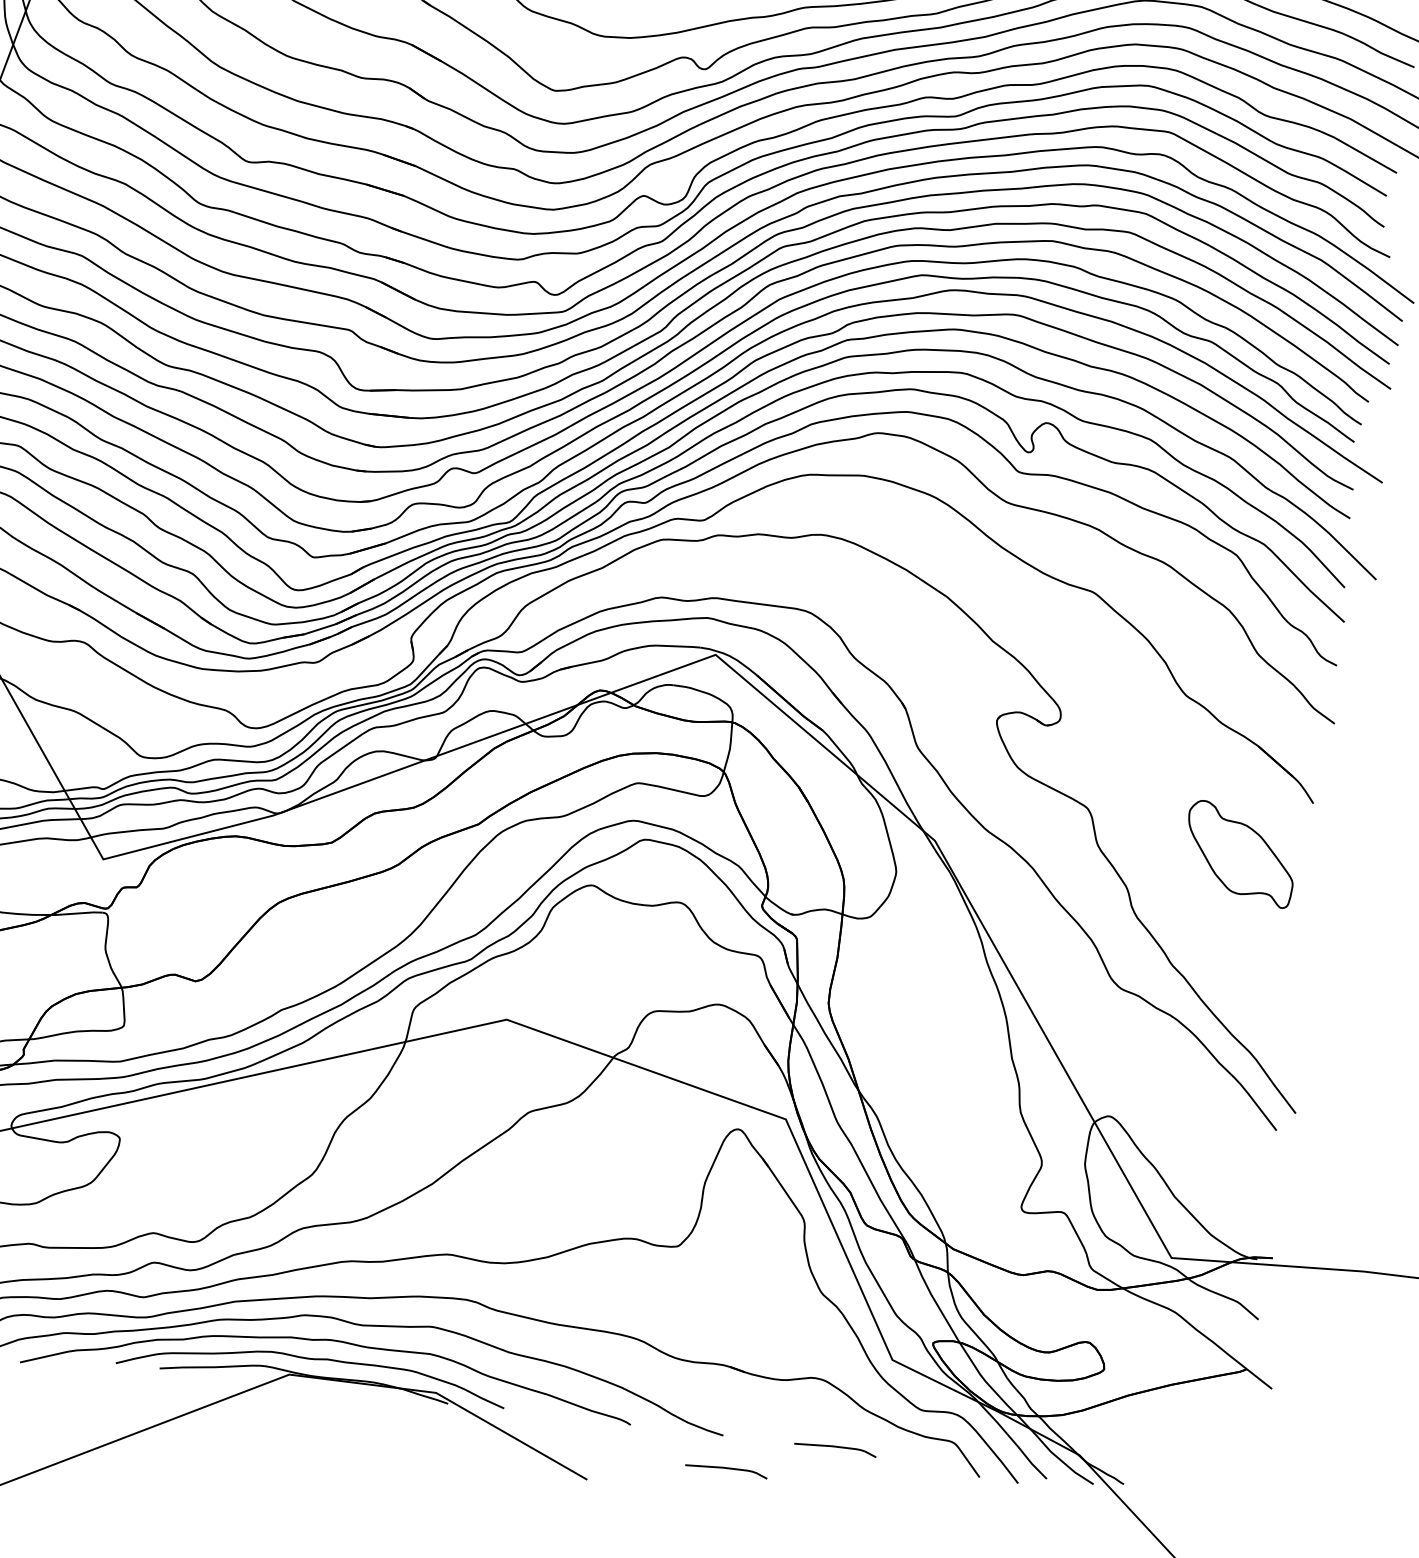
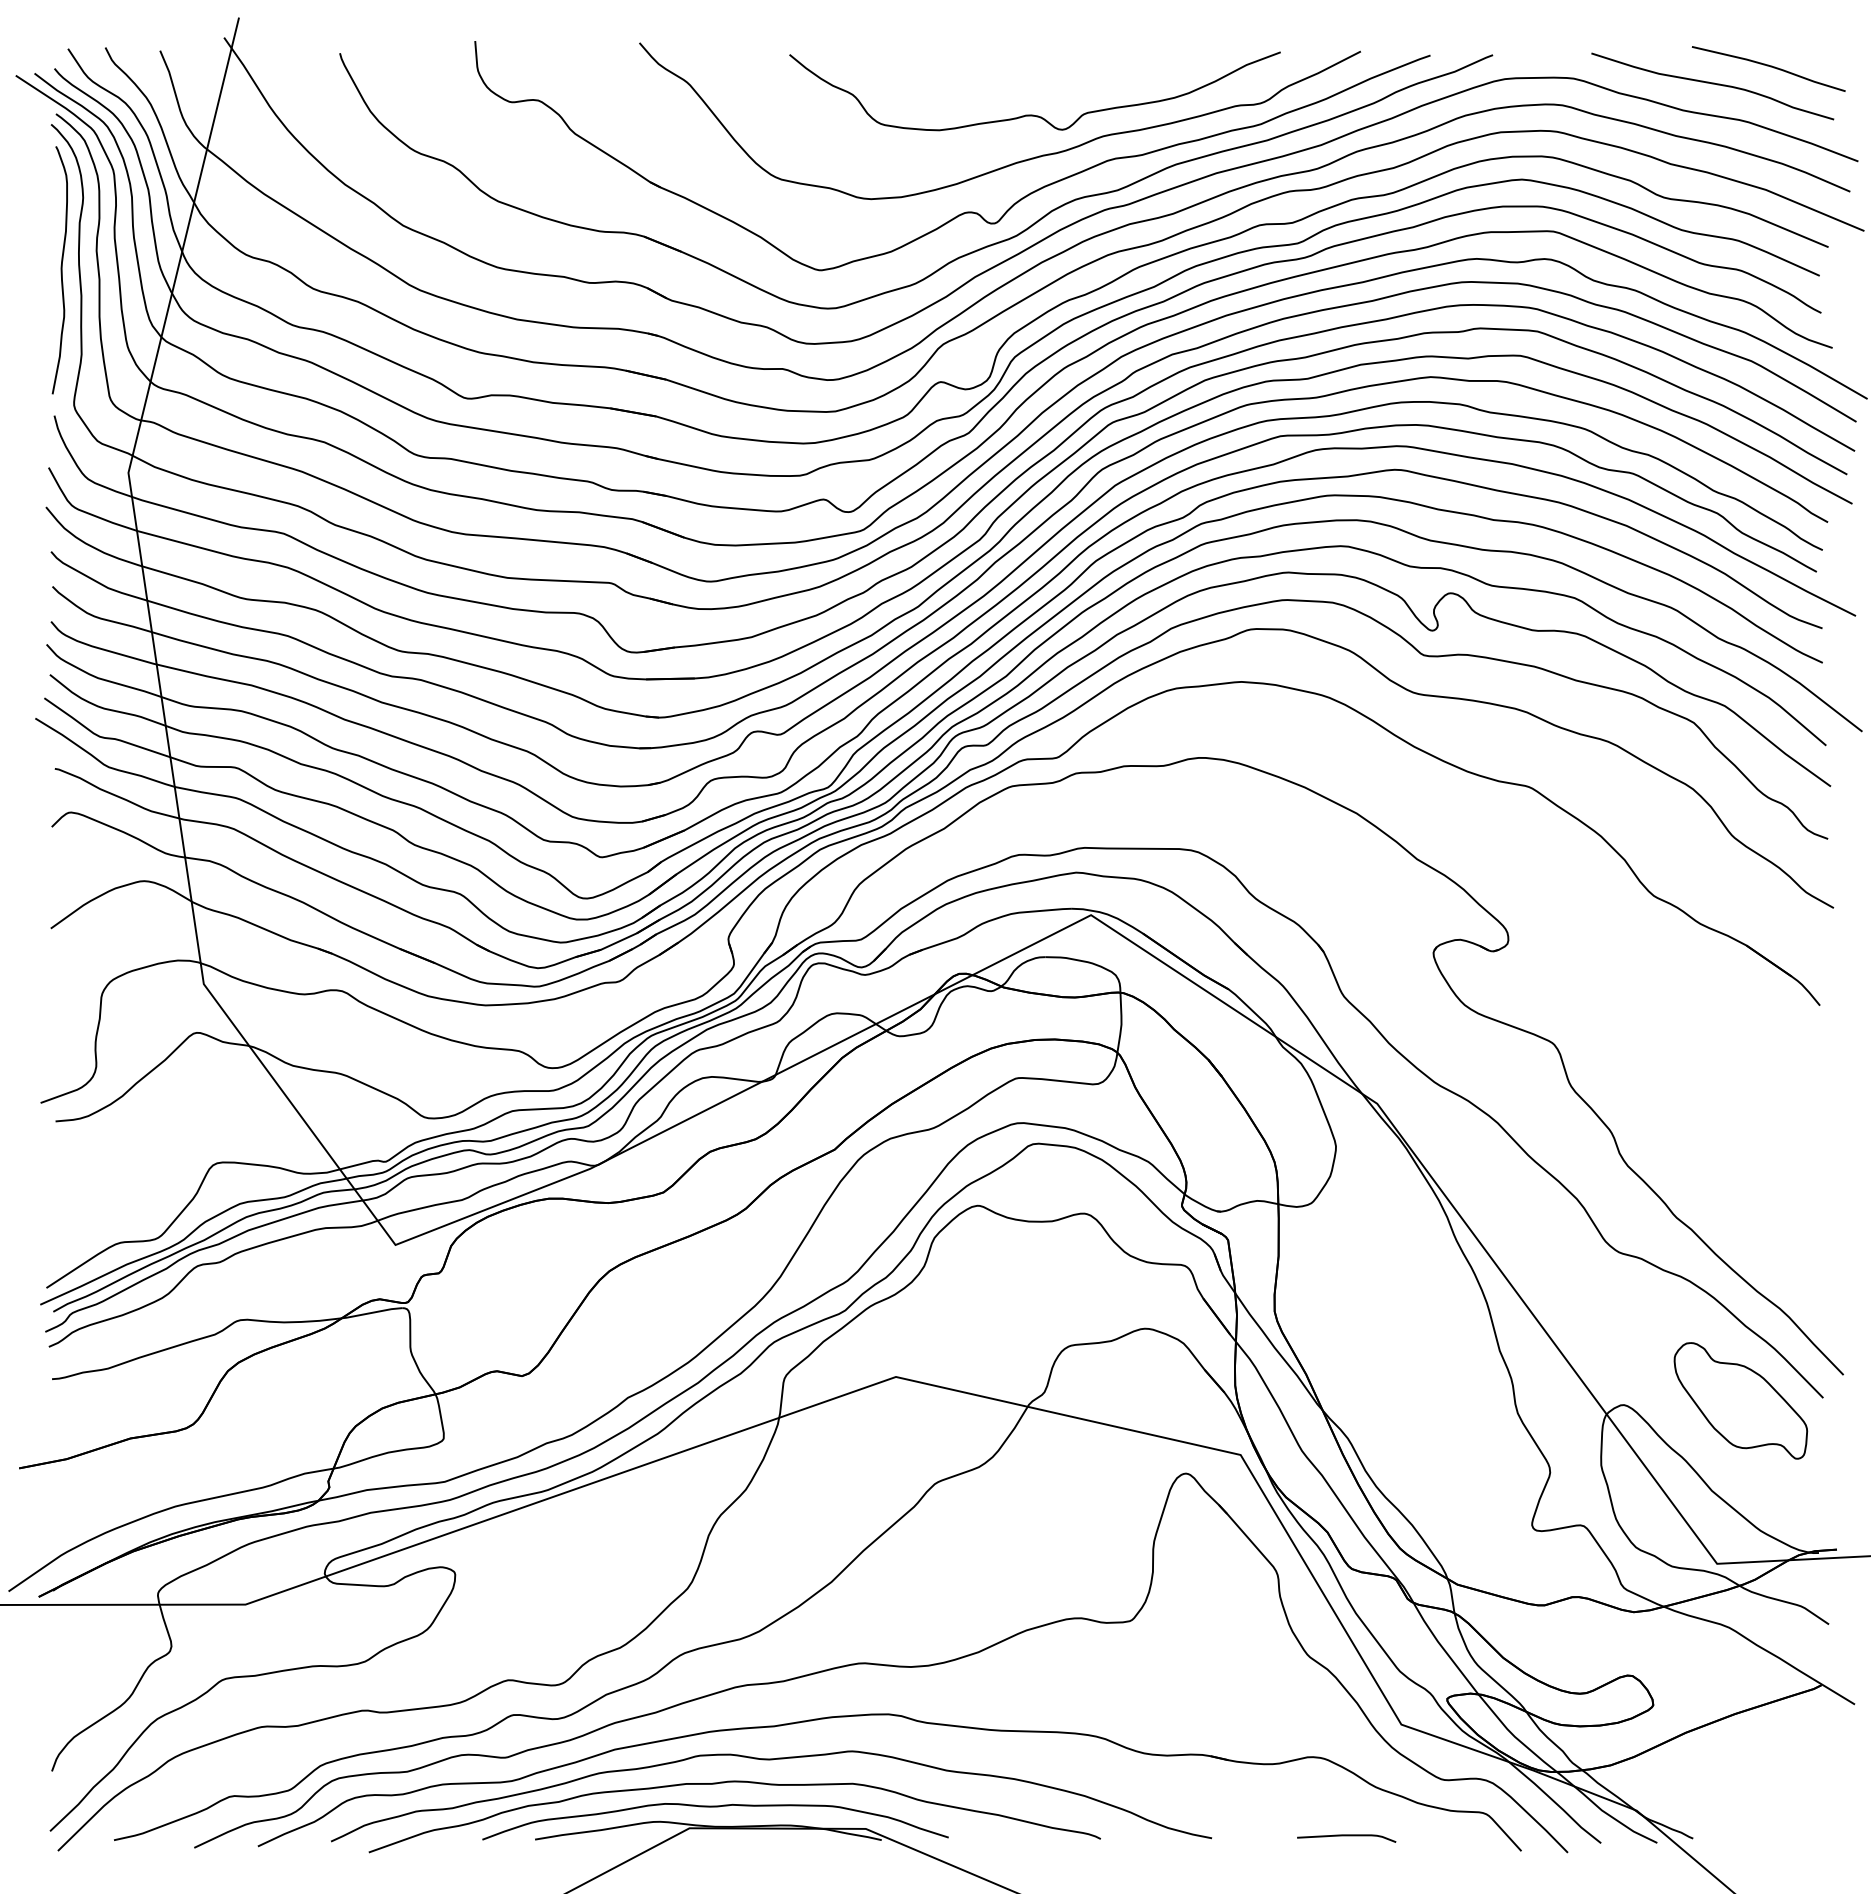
part: (1240, 853) -> (1740, 1400), moved
curve: (726, 1469) -> (1220, 1877), removed

